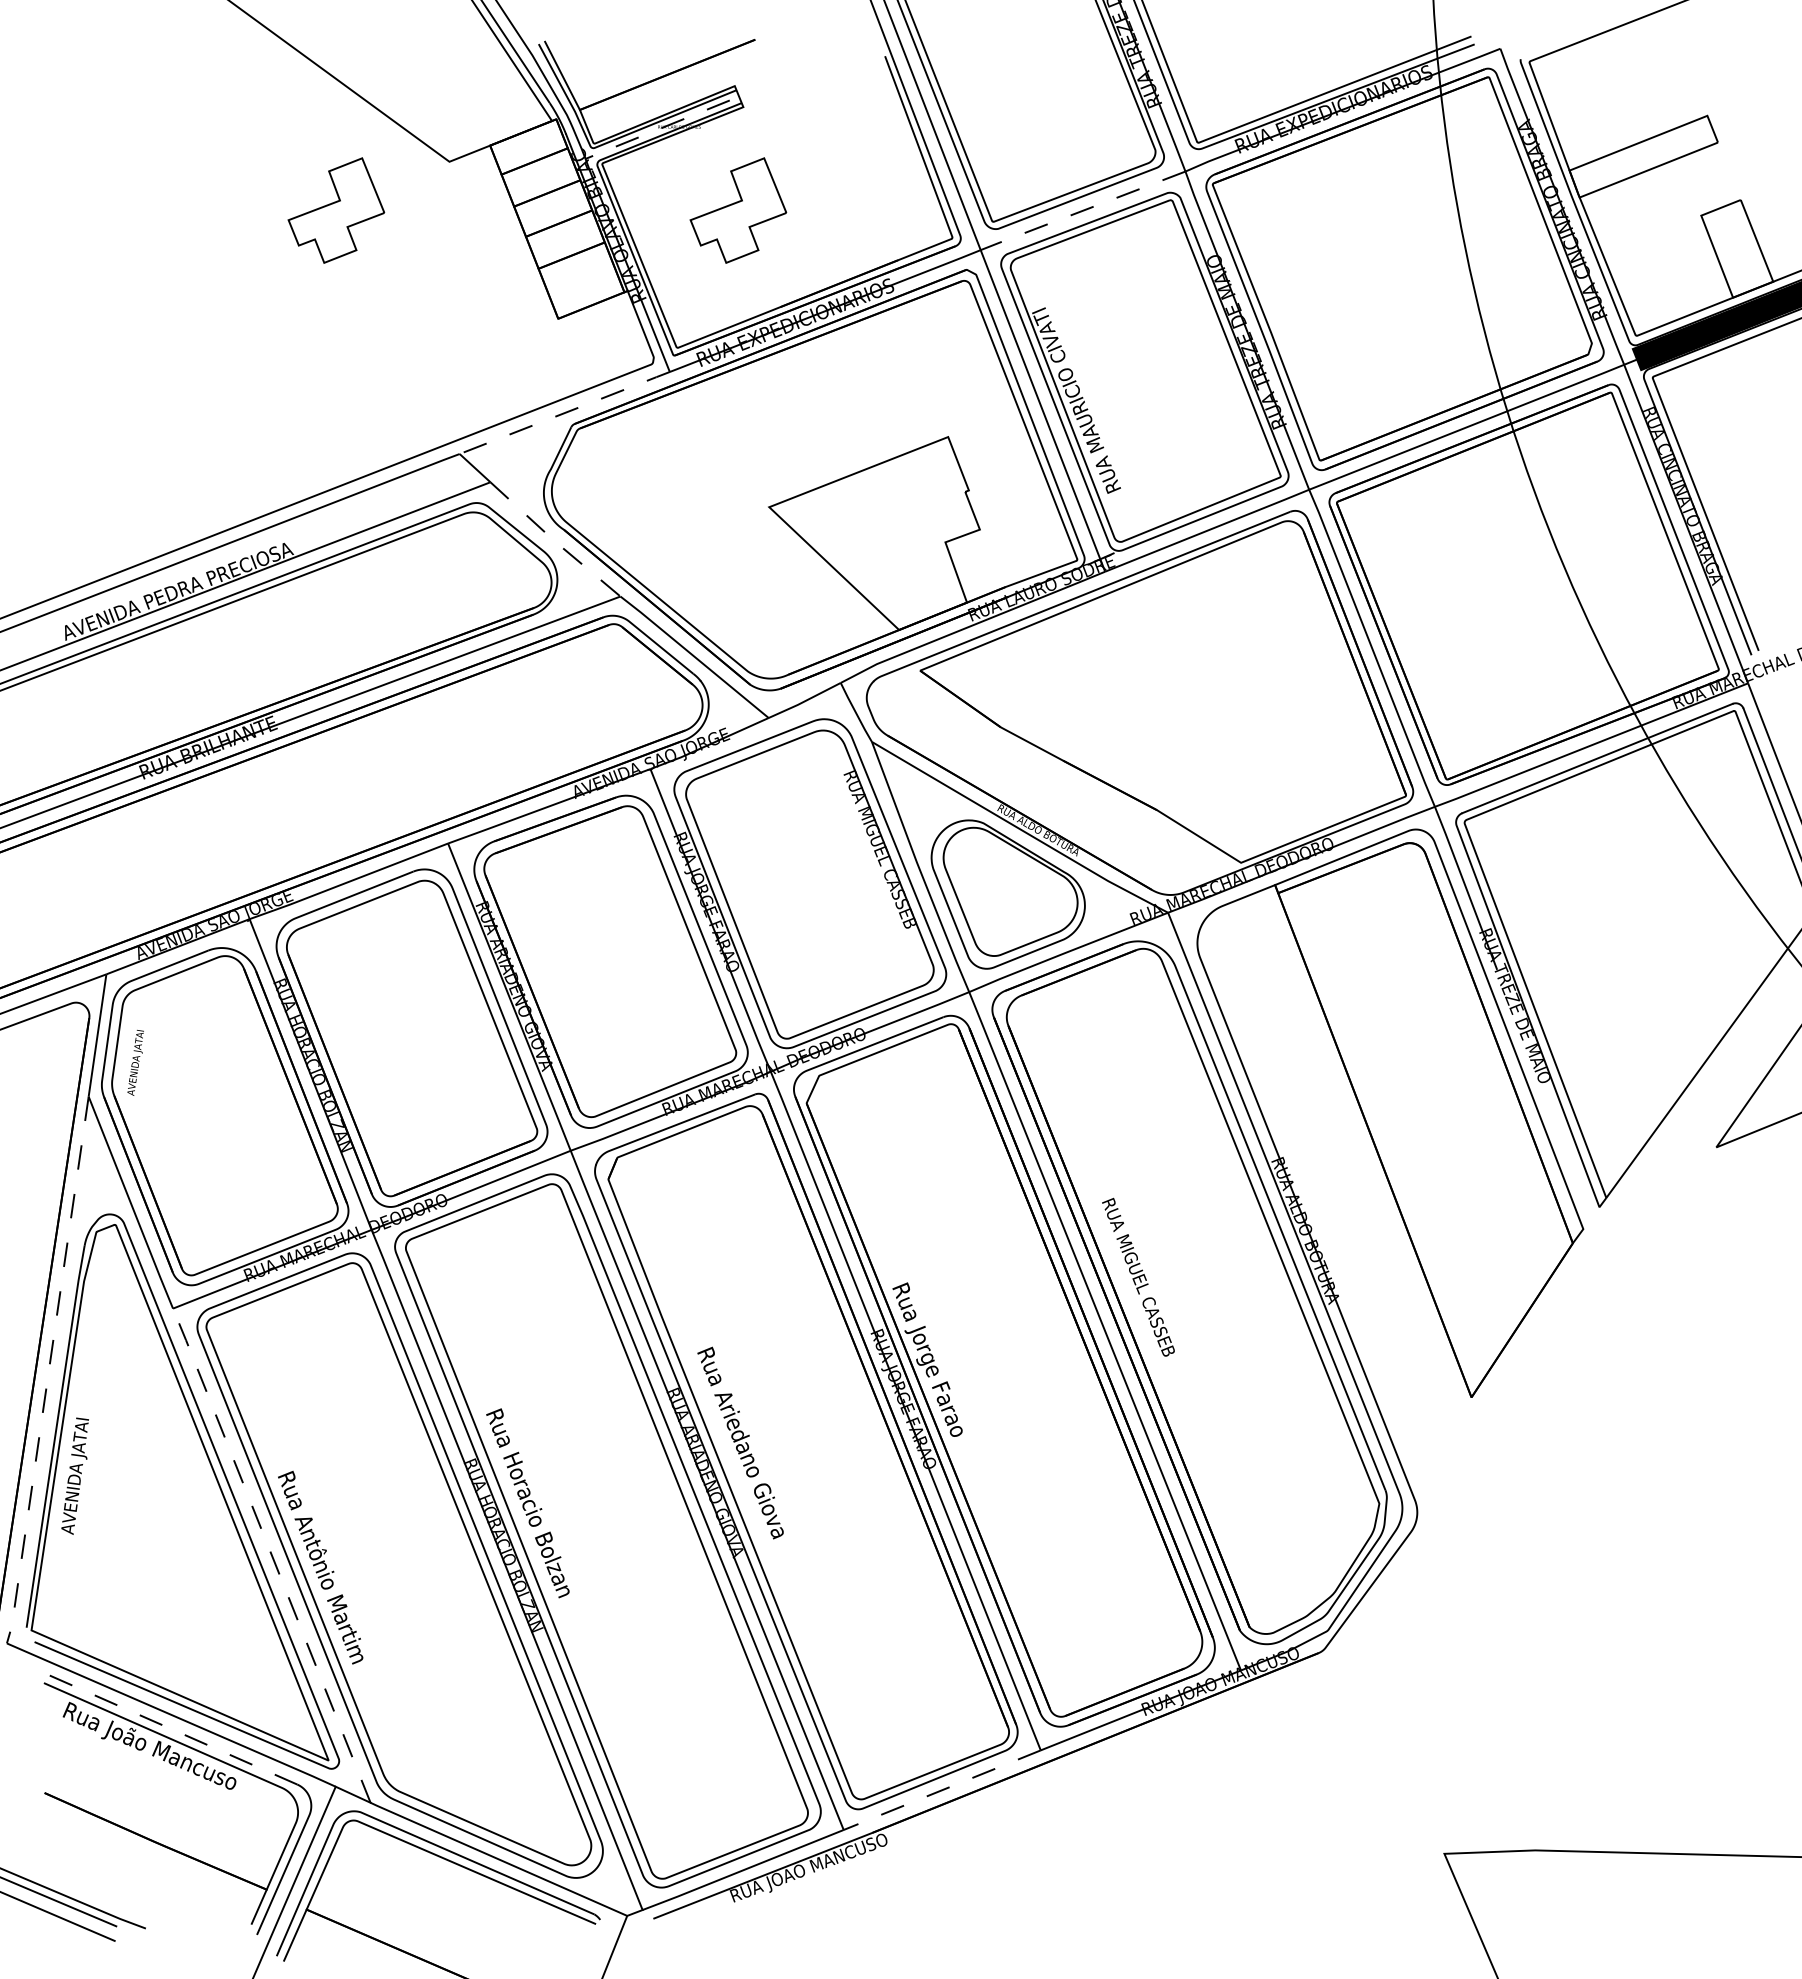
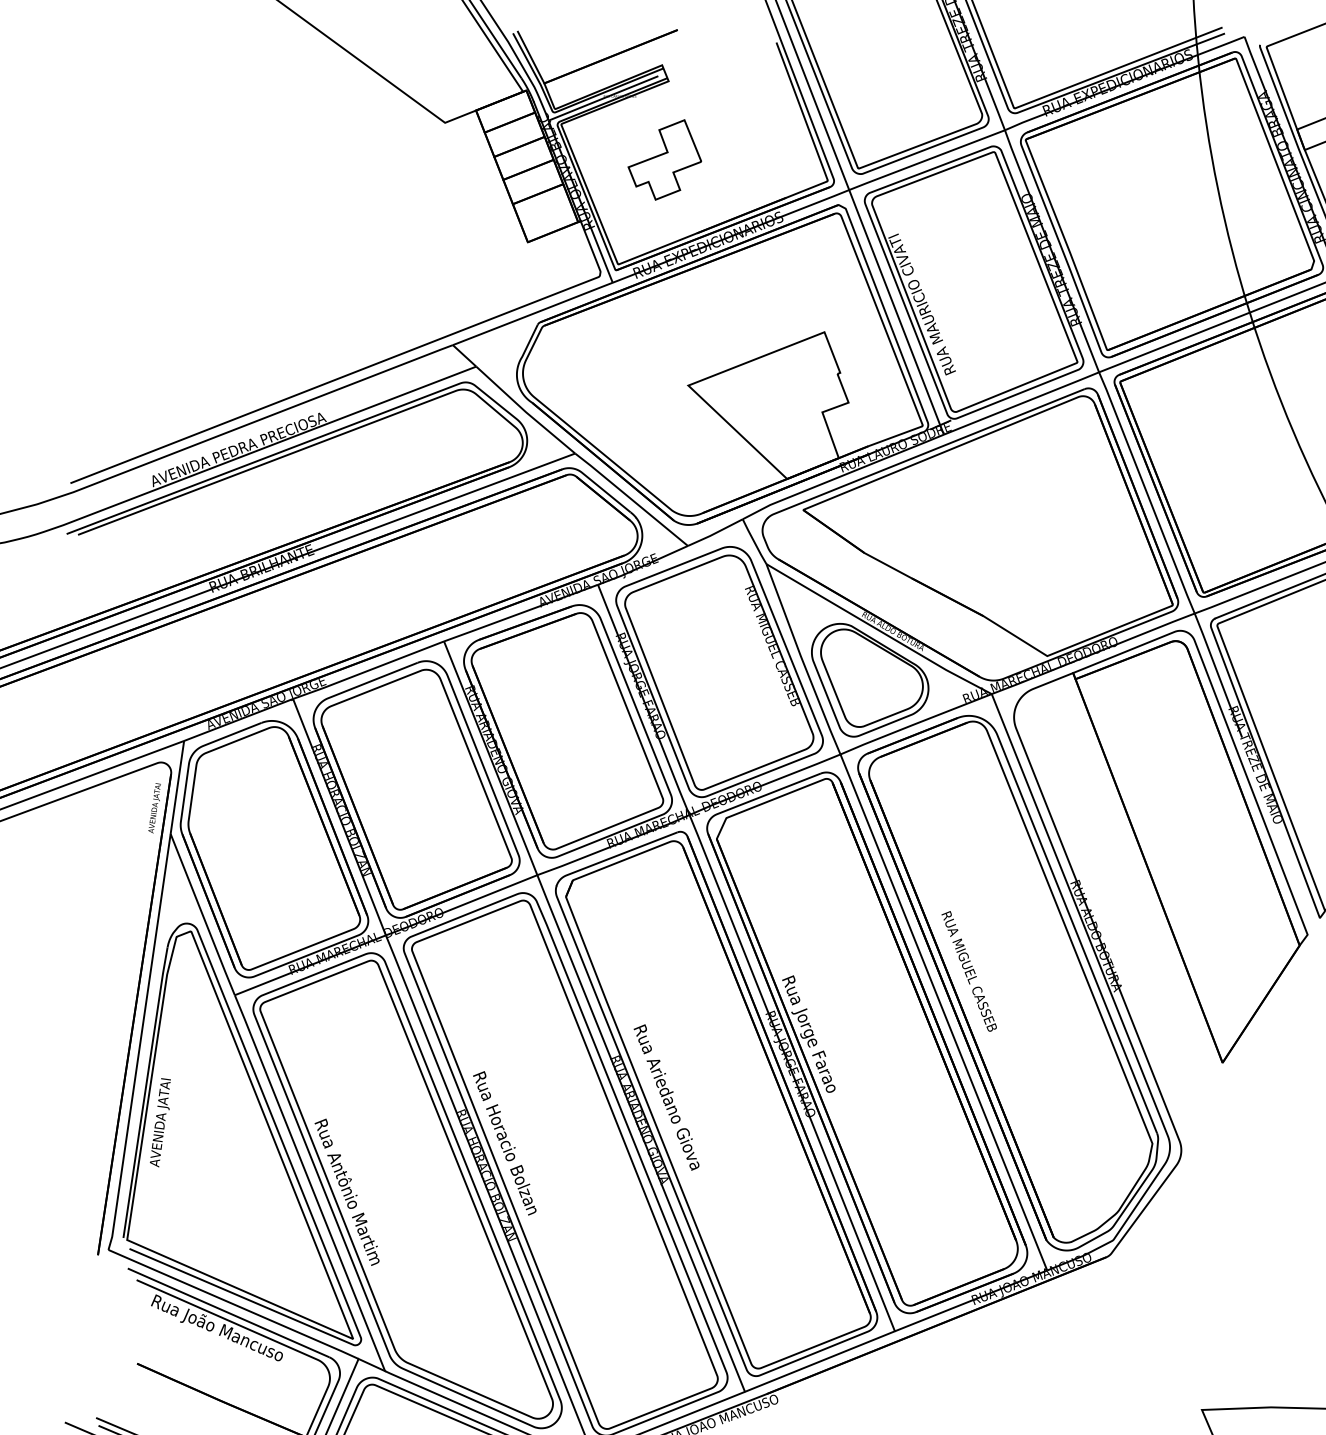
line: (656, 130) -> (602, 99), dashed -> solid
part: (336, 210) -> (359, 159), removed
line: (1082, 210) -> (926, 159), dashed -> solid
line: (565, 412) -> (533, 313), dashed -> solid
line: (554, 541) -> (525, 411), dashed -> solid
text: (135, 1062) -> (154, 808), moved
line: (49, 1370) -> (140, 1042), dashed -> solid
line: (271, 1555) -> (309, 1183), dashed -> solid
line: (164, 1726) -> (228, 1313), dashed -> solid
line: (941, 1790) -> (819, 1361), dashed -> solid

